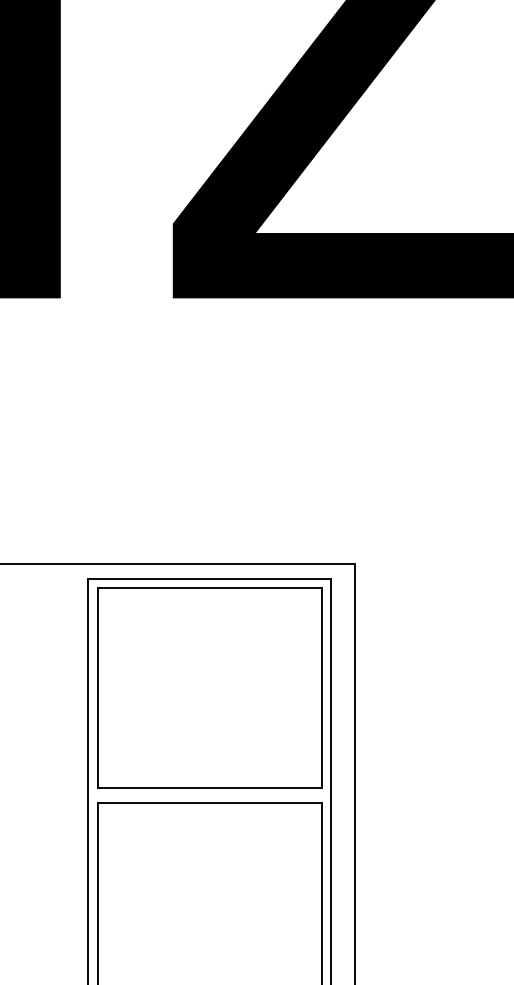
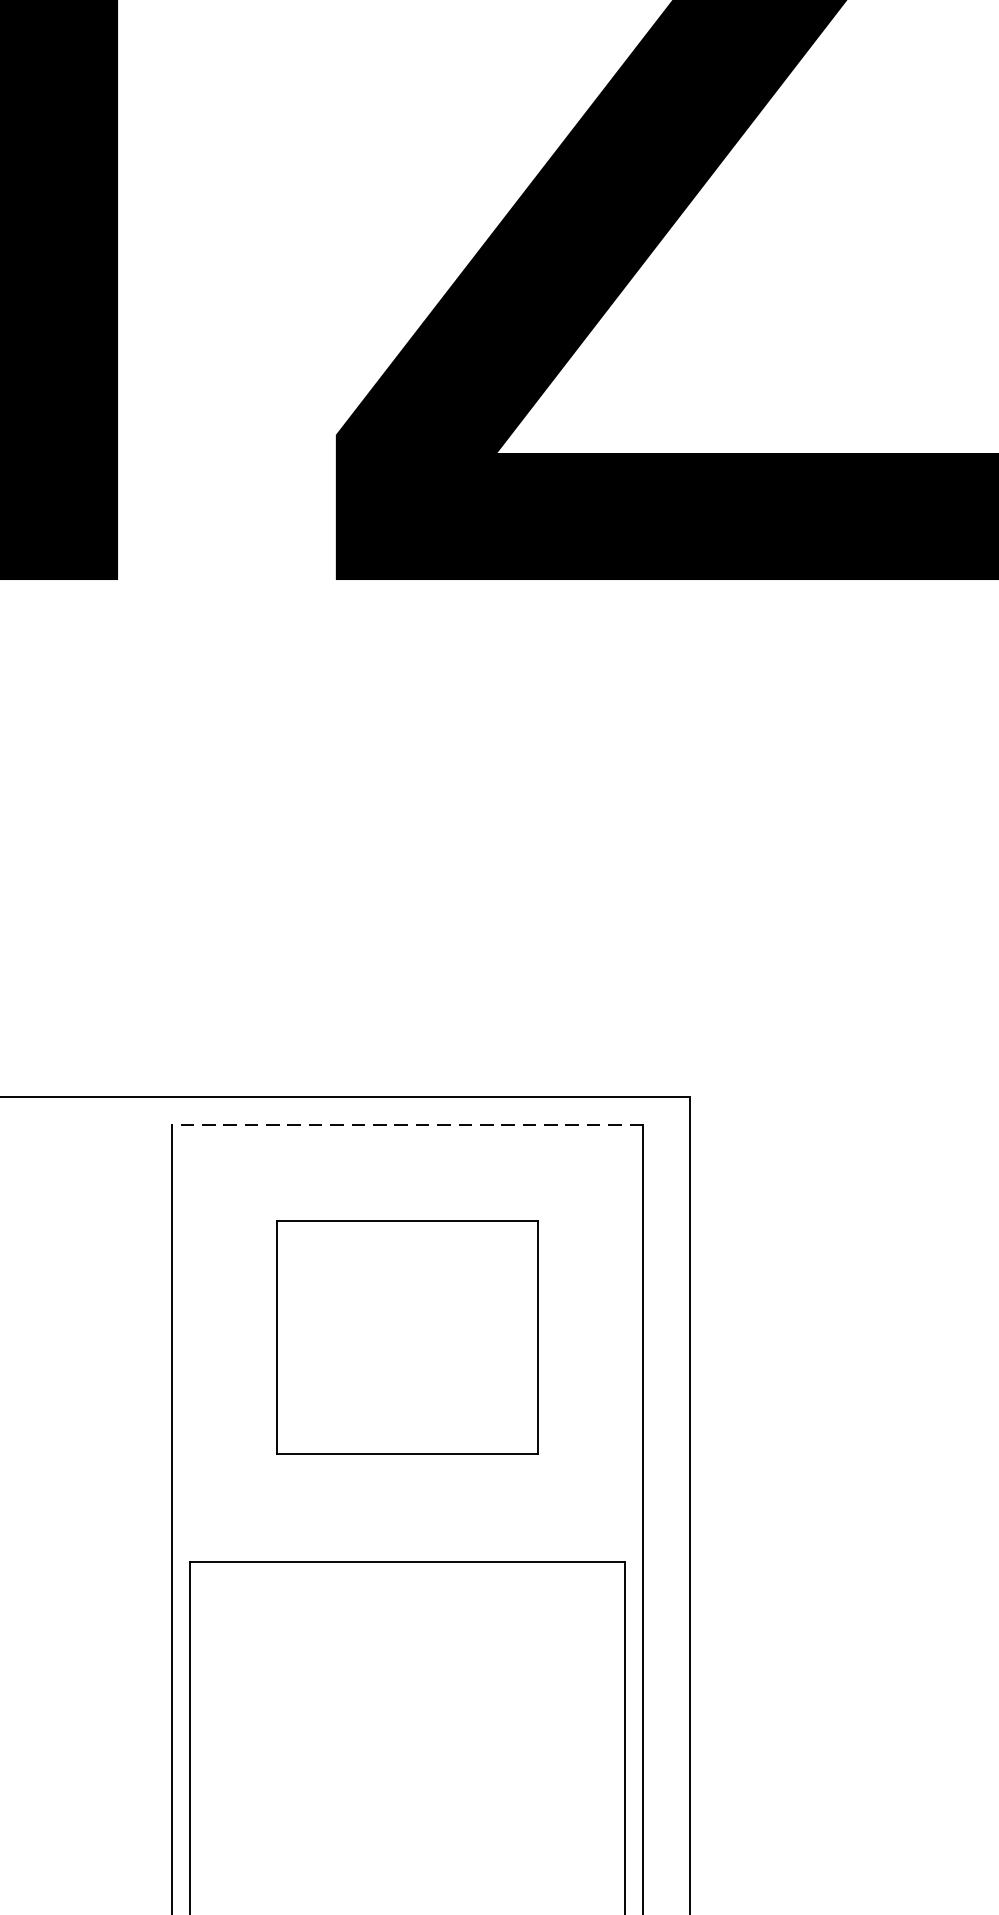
line: (209, 578) -> (407, 1124), solid -> dashed
part: (209, 687) -> (407, 1336), size x0.6

